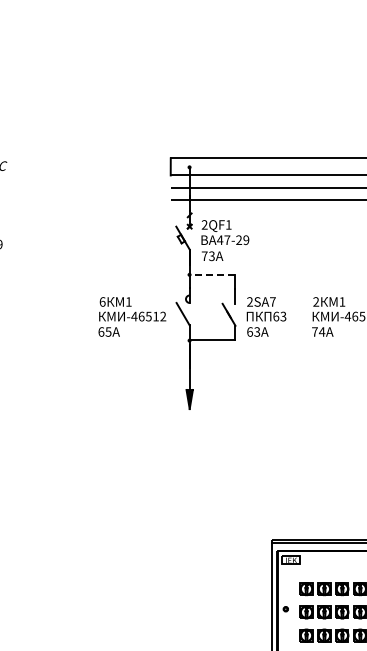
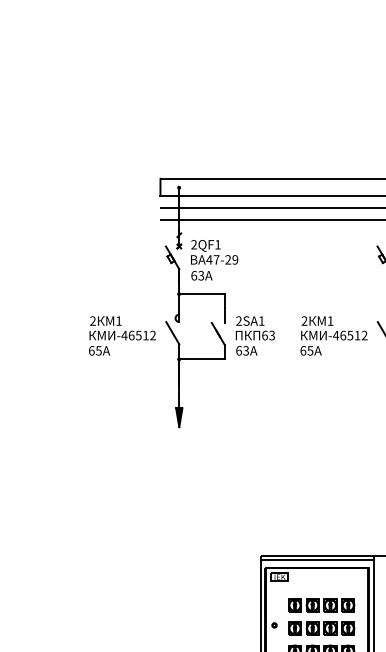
text: (205, 255) -> (194, 275), 73 -> 63
line: (212, 274) -> (201, 293), dashed -> solid
text: (102, 301) -> (92, 320), 6 -> 2
text: (272, 301) -> (261, 320), 2SA7 -> 2SA1
text: (318, 331) -> (306, 350), 74 -> 65

